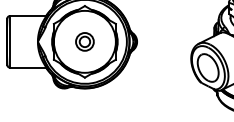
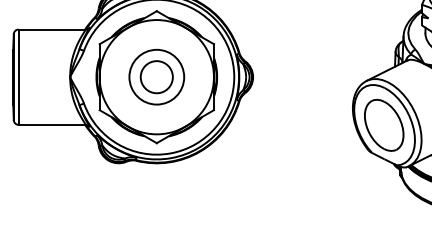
part: (84, 41) -> (156, 76), size x1.67

